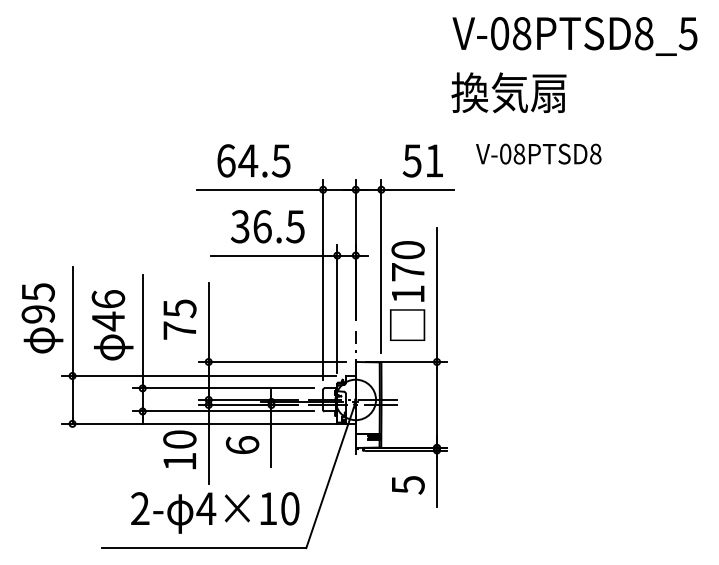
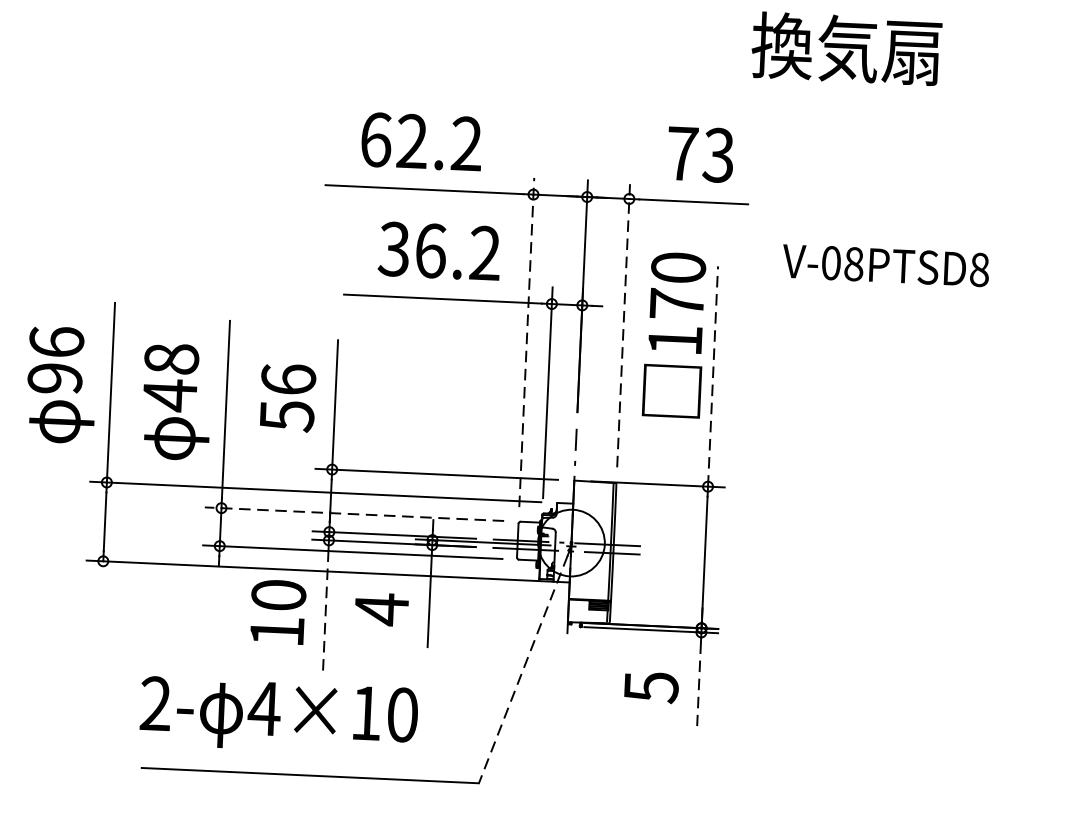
text: (538, 153) -> (885, 264), moved
text: (264, 160) -> (439, 142), 64.5 -> 62.2
text: (422, 160) -> (699, 153), 51 -> 73
text: (295, 226) -> (485, 253), 36.5 -> 36.2
line: (381, 266) -> (623, 325), solid -> dashed
line: (323, 279) -> (527, 342), solid -> dashed
text: (407, 290) -> (674, 334), moved
text: (37, 292) -> (55, 342), 95 -> 96
line: (437, 295) -> (713, 377), solid -> dashed
text: (108, 299) -> (171, 359), 46 -> 48
text: (179, 319) -> (287, 397), 75 -> 56
line: (223, 388) -> (354, 514), solid -> dashed
text: (242, 445) -> (381, 609), 6 -> 4
line: (208, 447) -> (325, 610), solid -> dashed
line: (329, 478) -> (522, 670), solid -> dashed
line: (437, 482) -> (699, 685), solid -> dashed
text: (215, 512) -> (279, 715), moved

